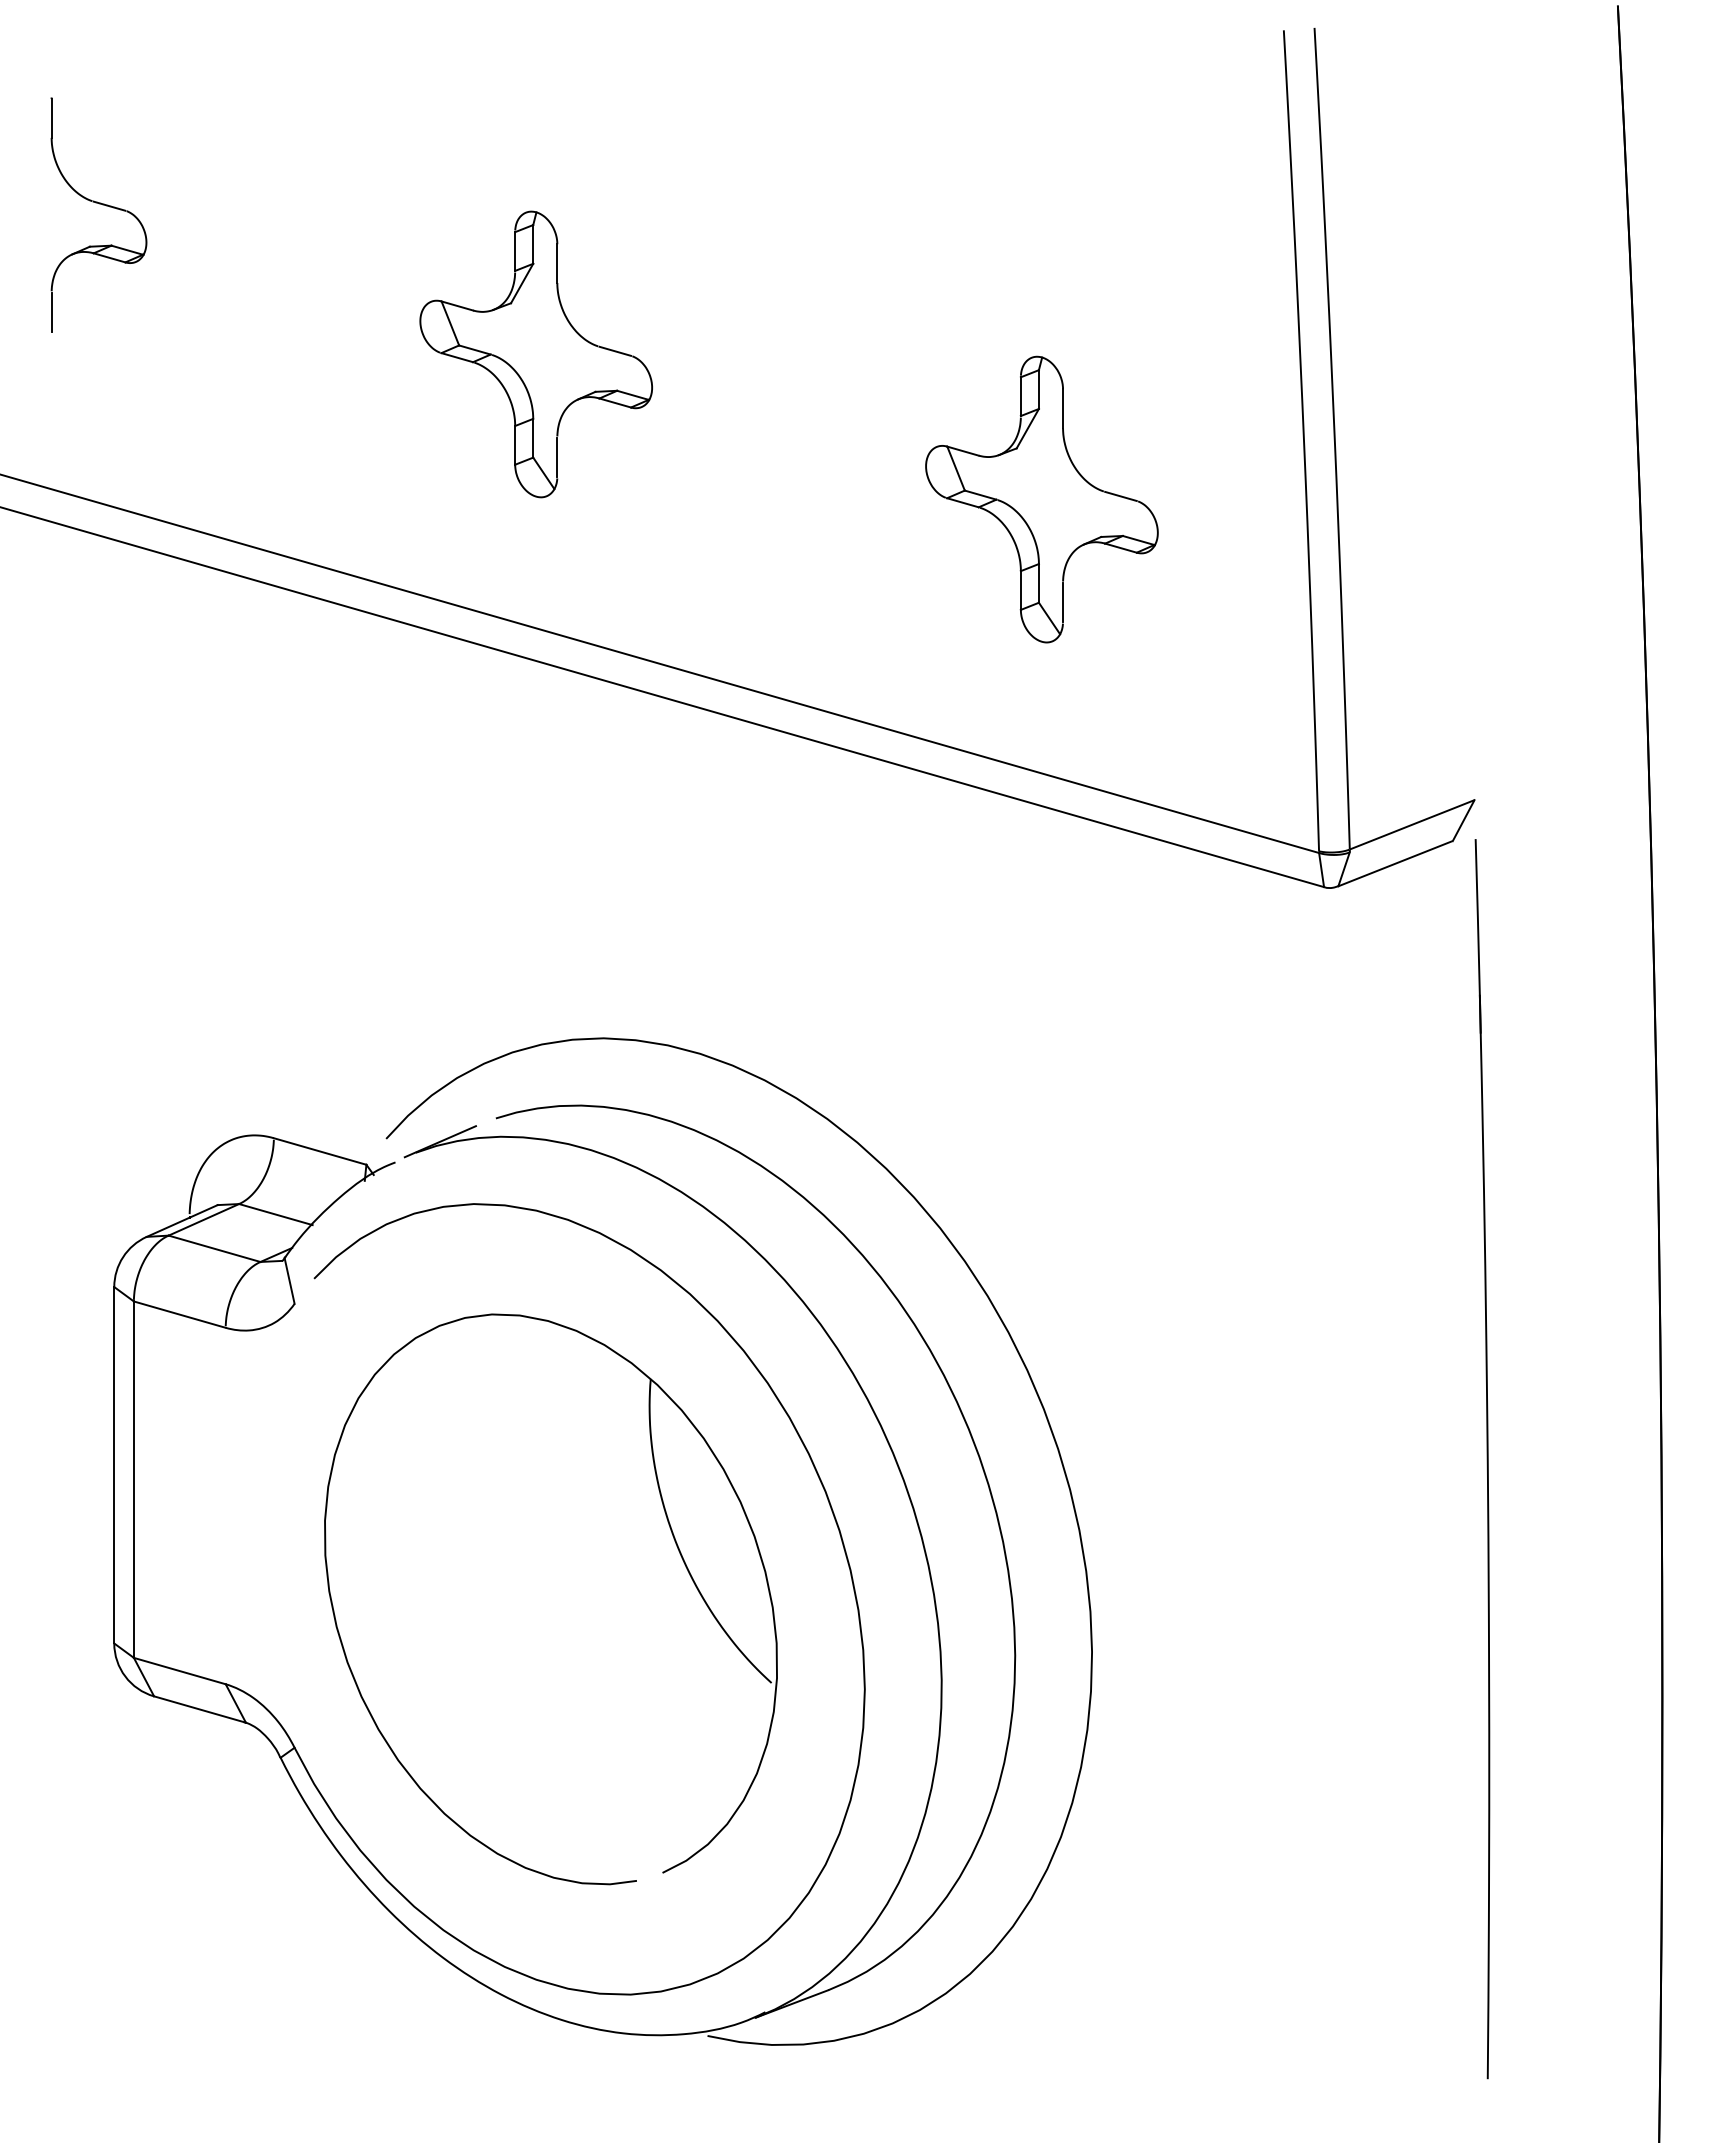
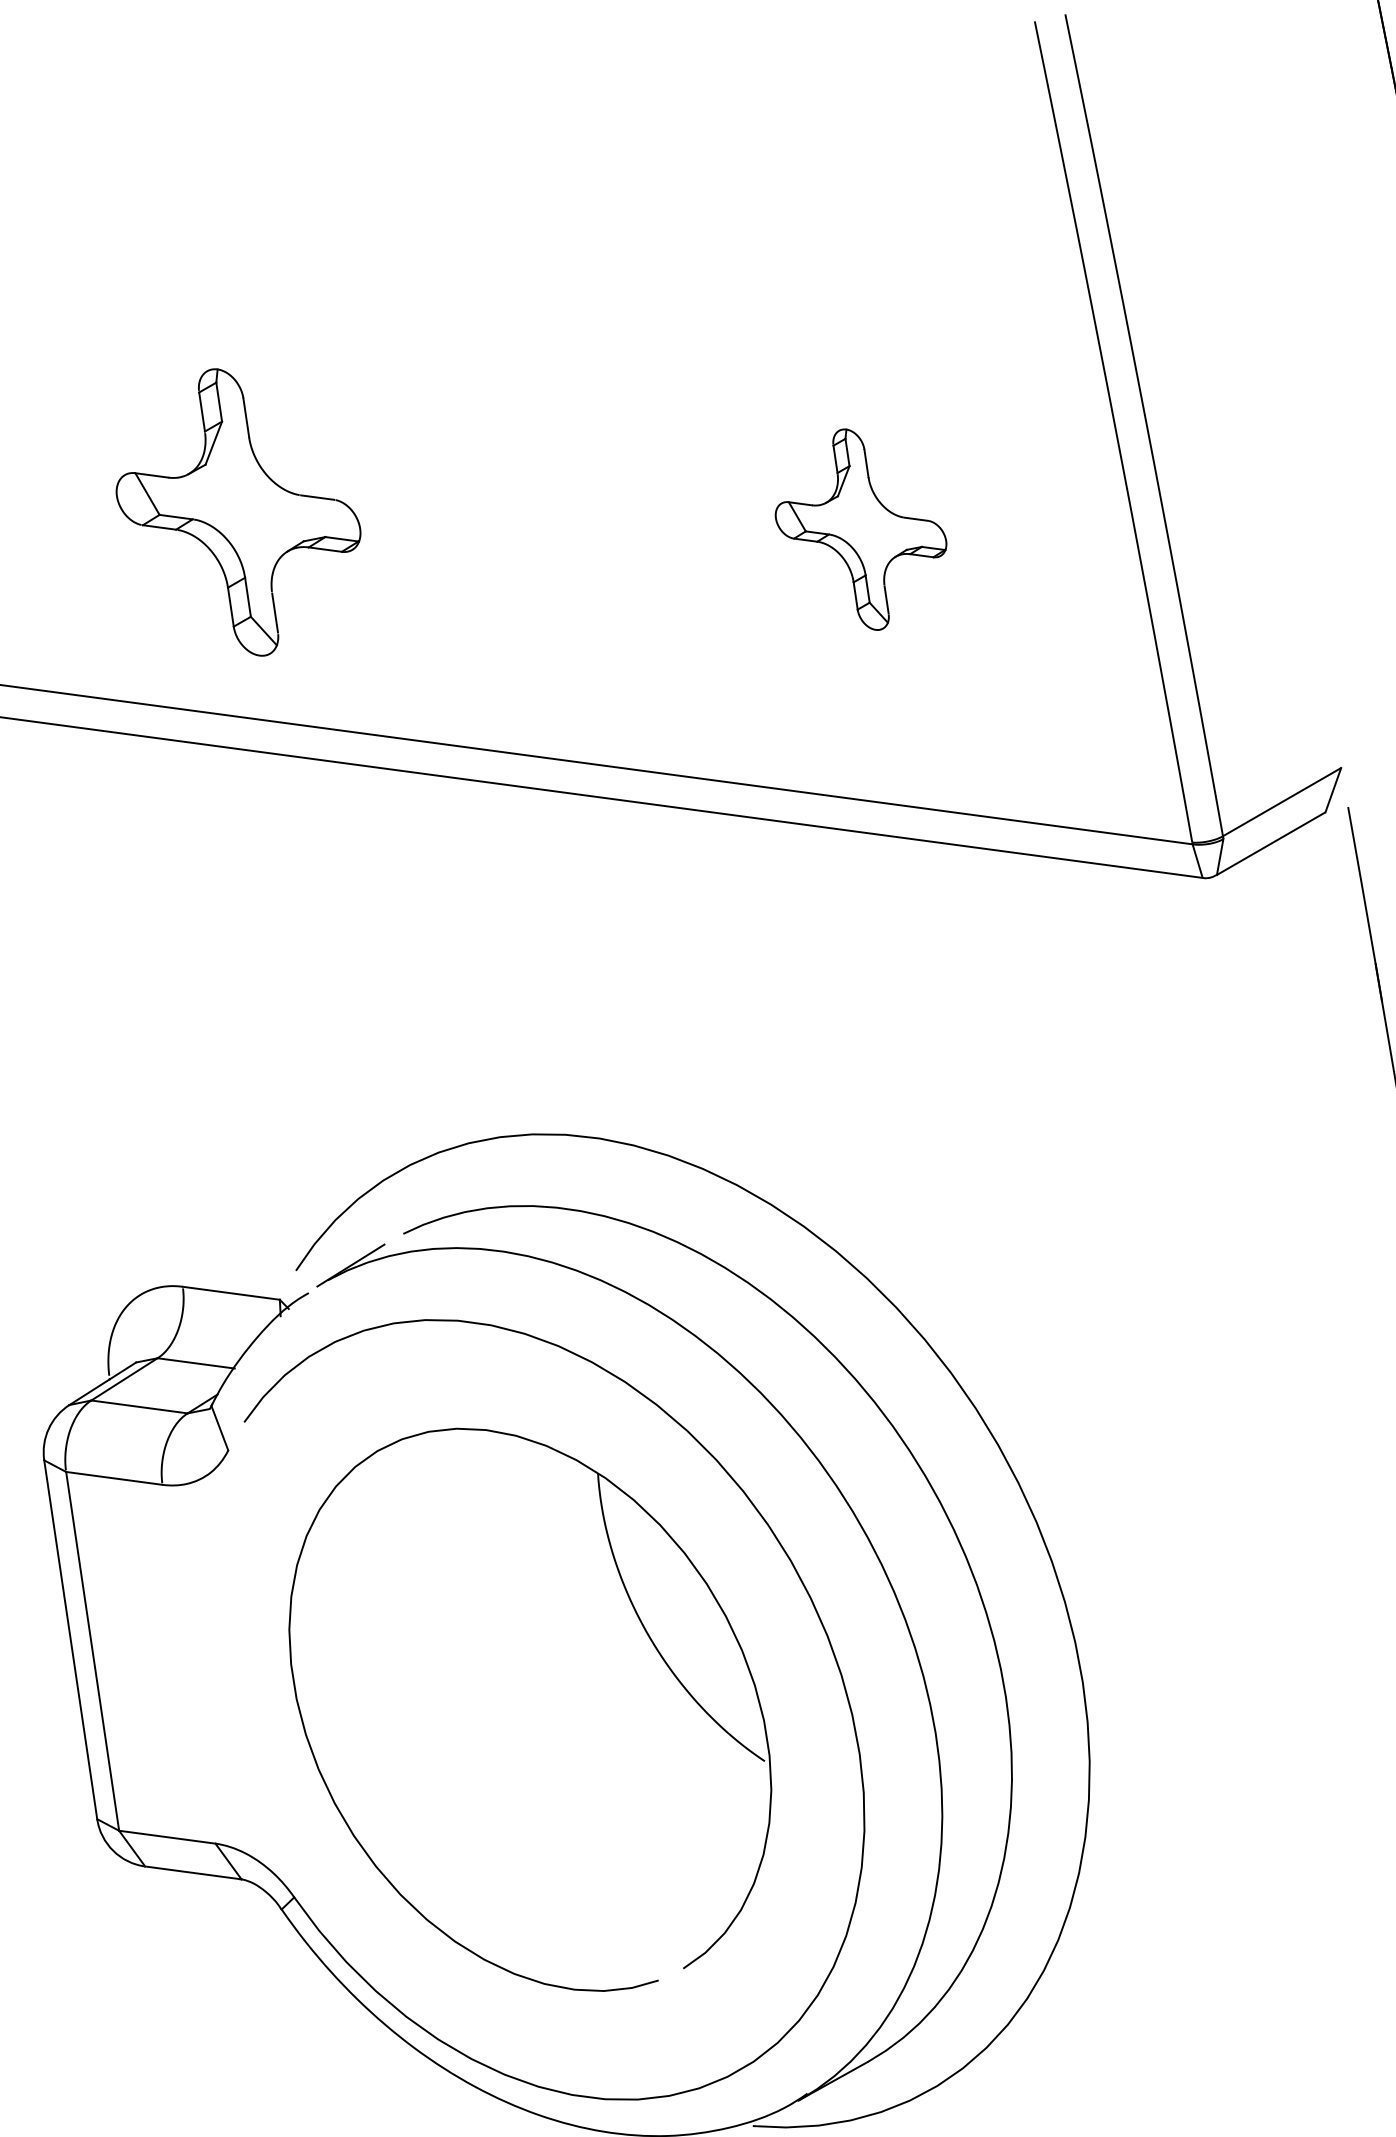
part: (535, 354) -> (237, 512), moved
part: (1041, 499) -> (860, 529), size x0.7

